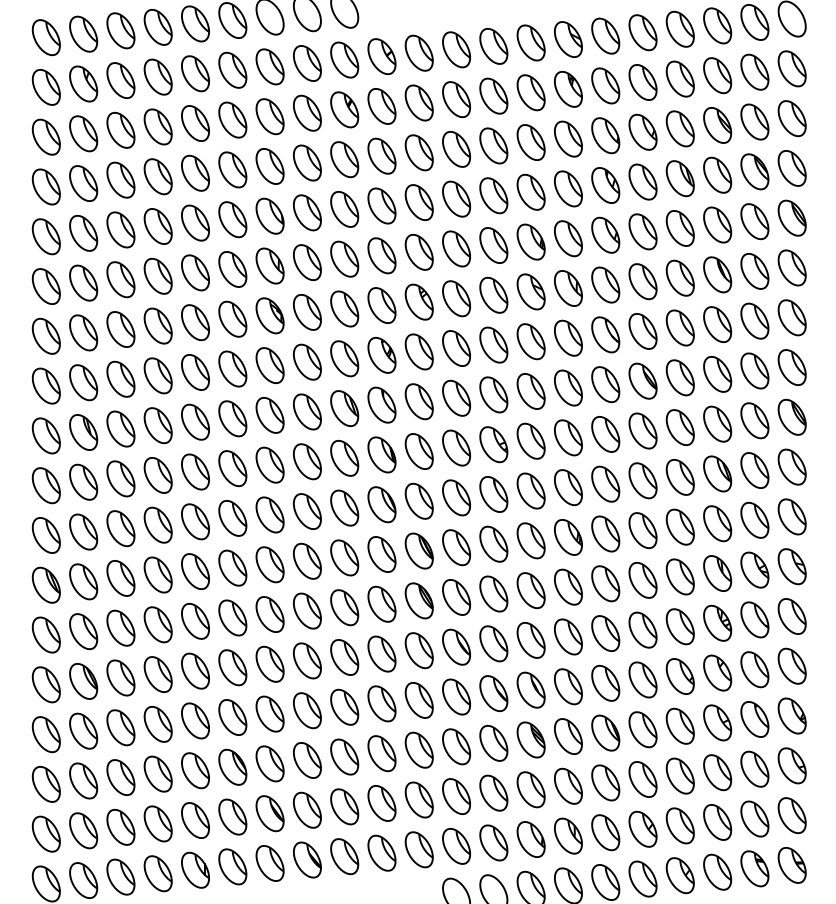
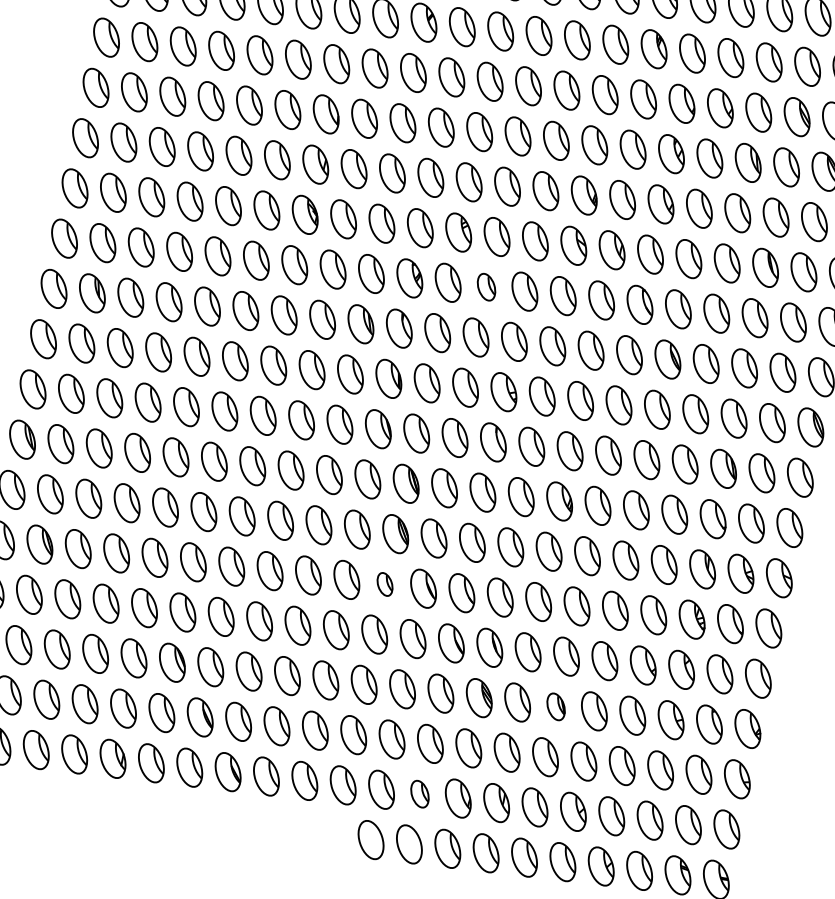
part: (456, 348) -> (486, 287), size x0.7
part: (418, 650) -> (384, 584), size x0.6
part: (605, 732) -> (555, 706), size x0.7
part: (493, 842) -> (419, 793), size x0.7

